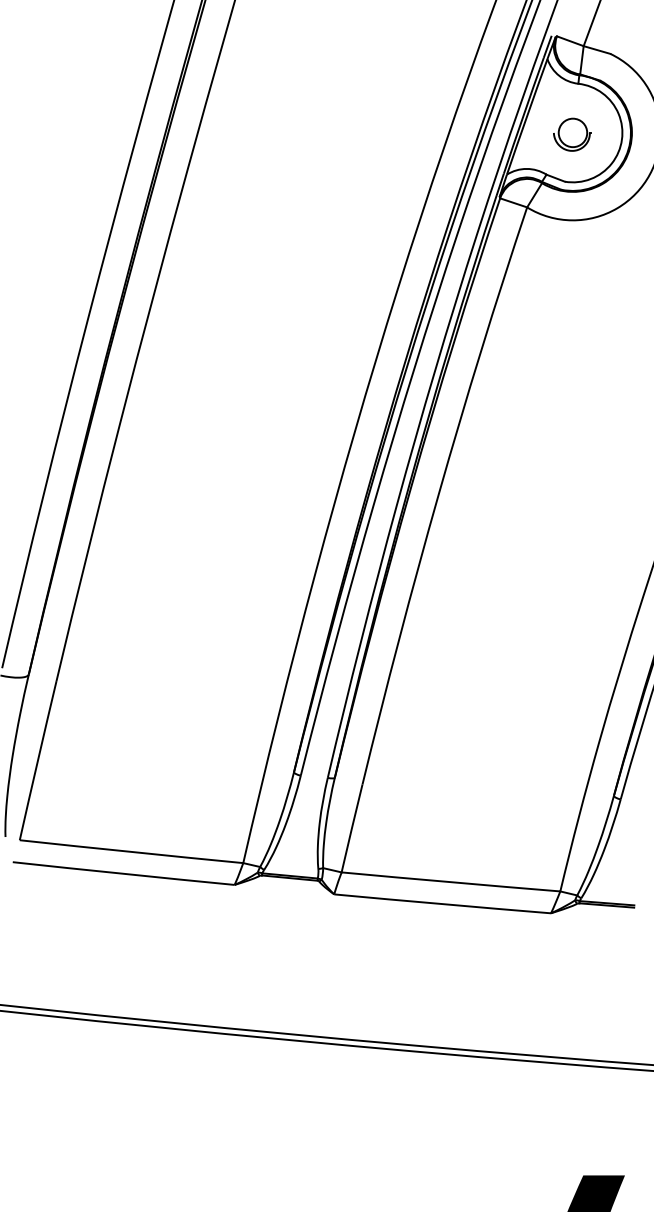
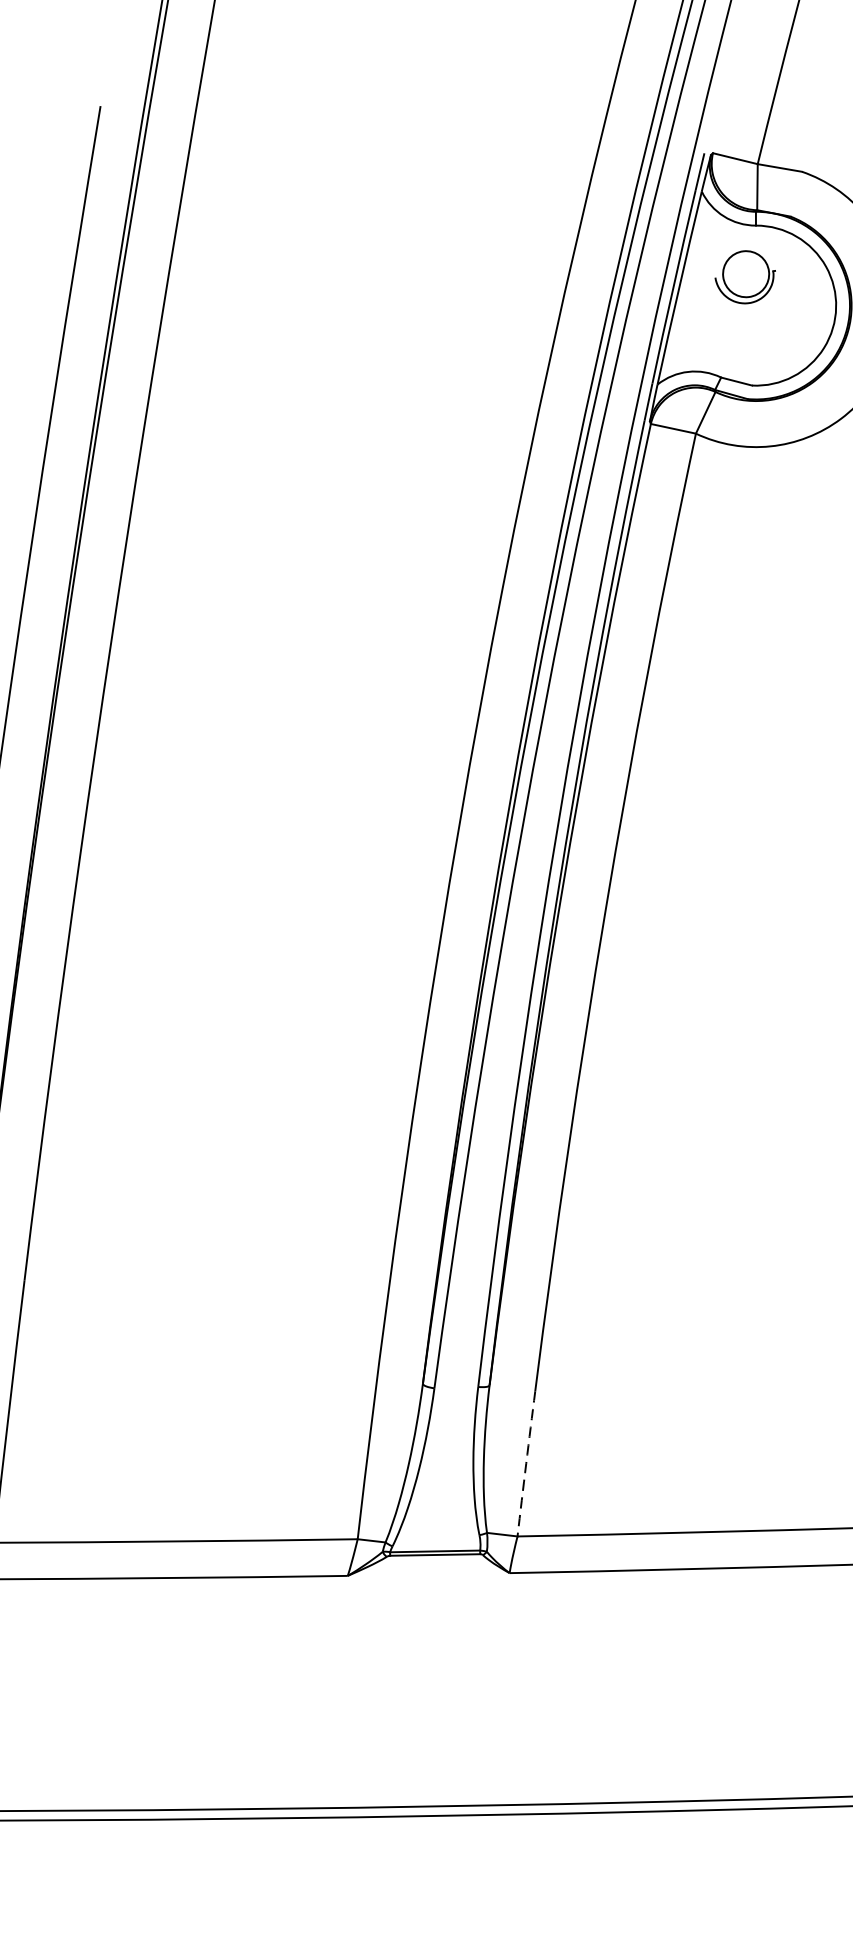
part: (572, 134) -> (745, 276), moved
arc: (351, 828) -> (525, 1464), solid -> dashed

